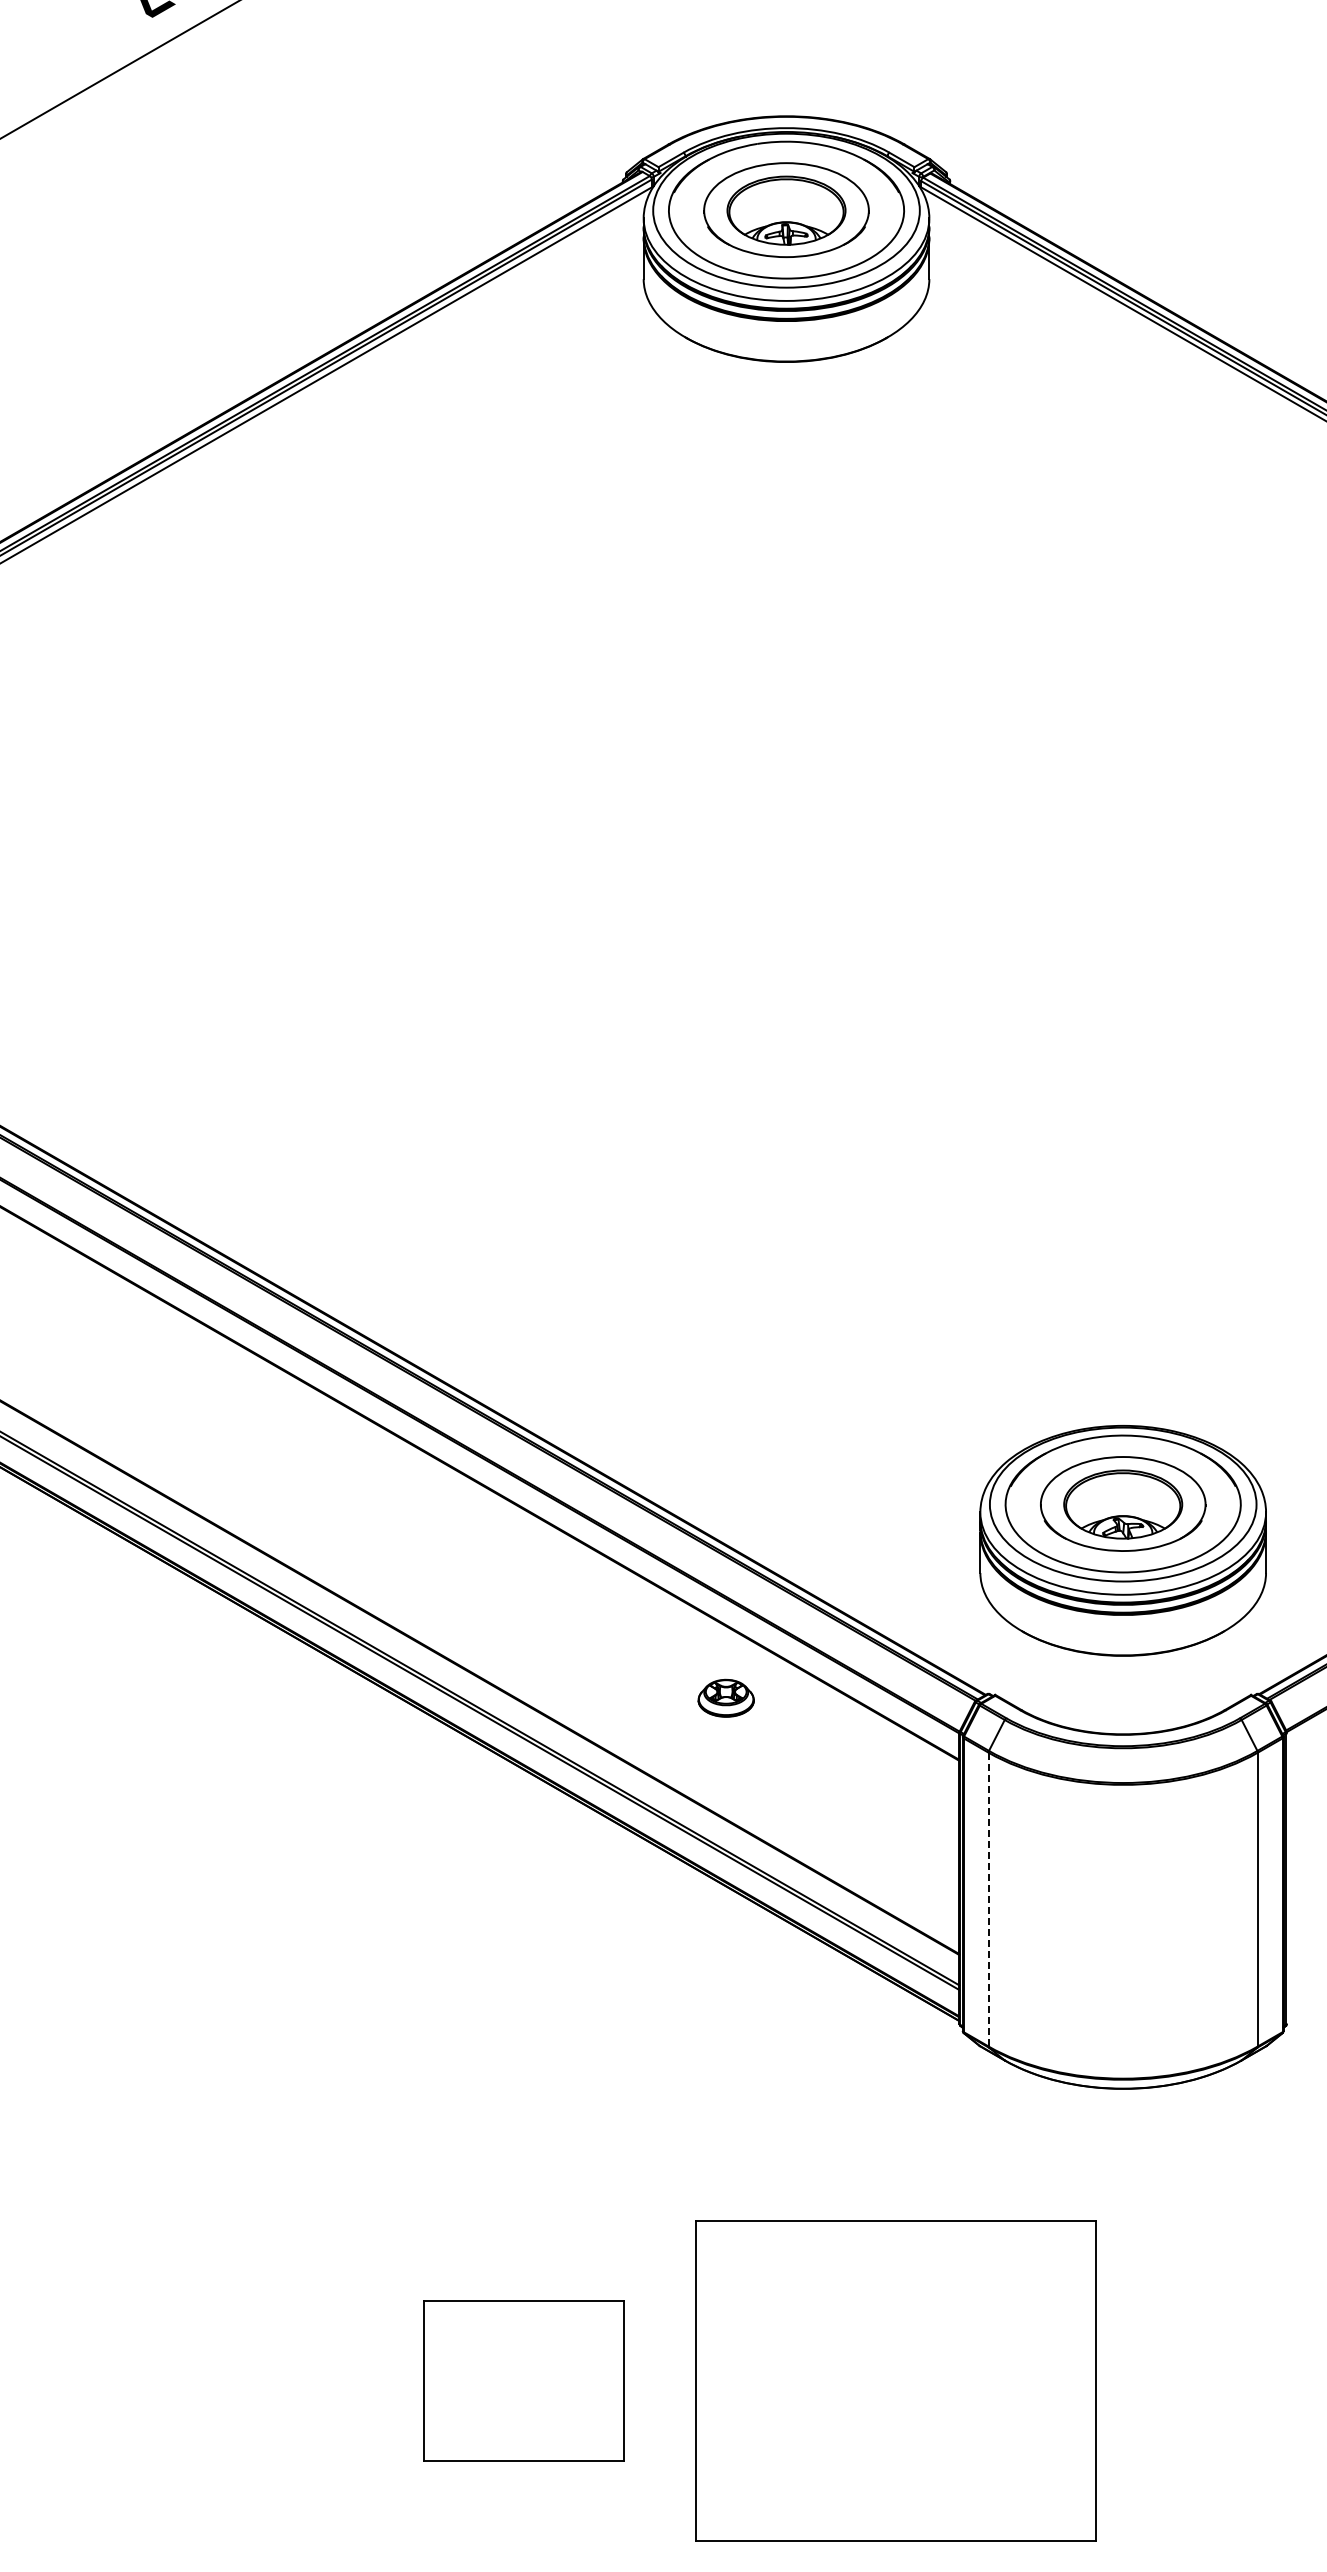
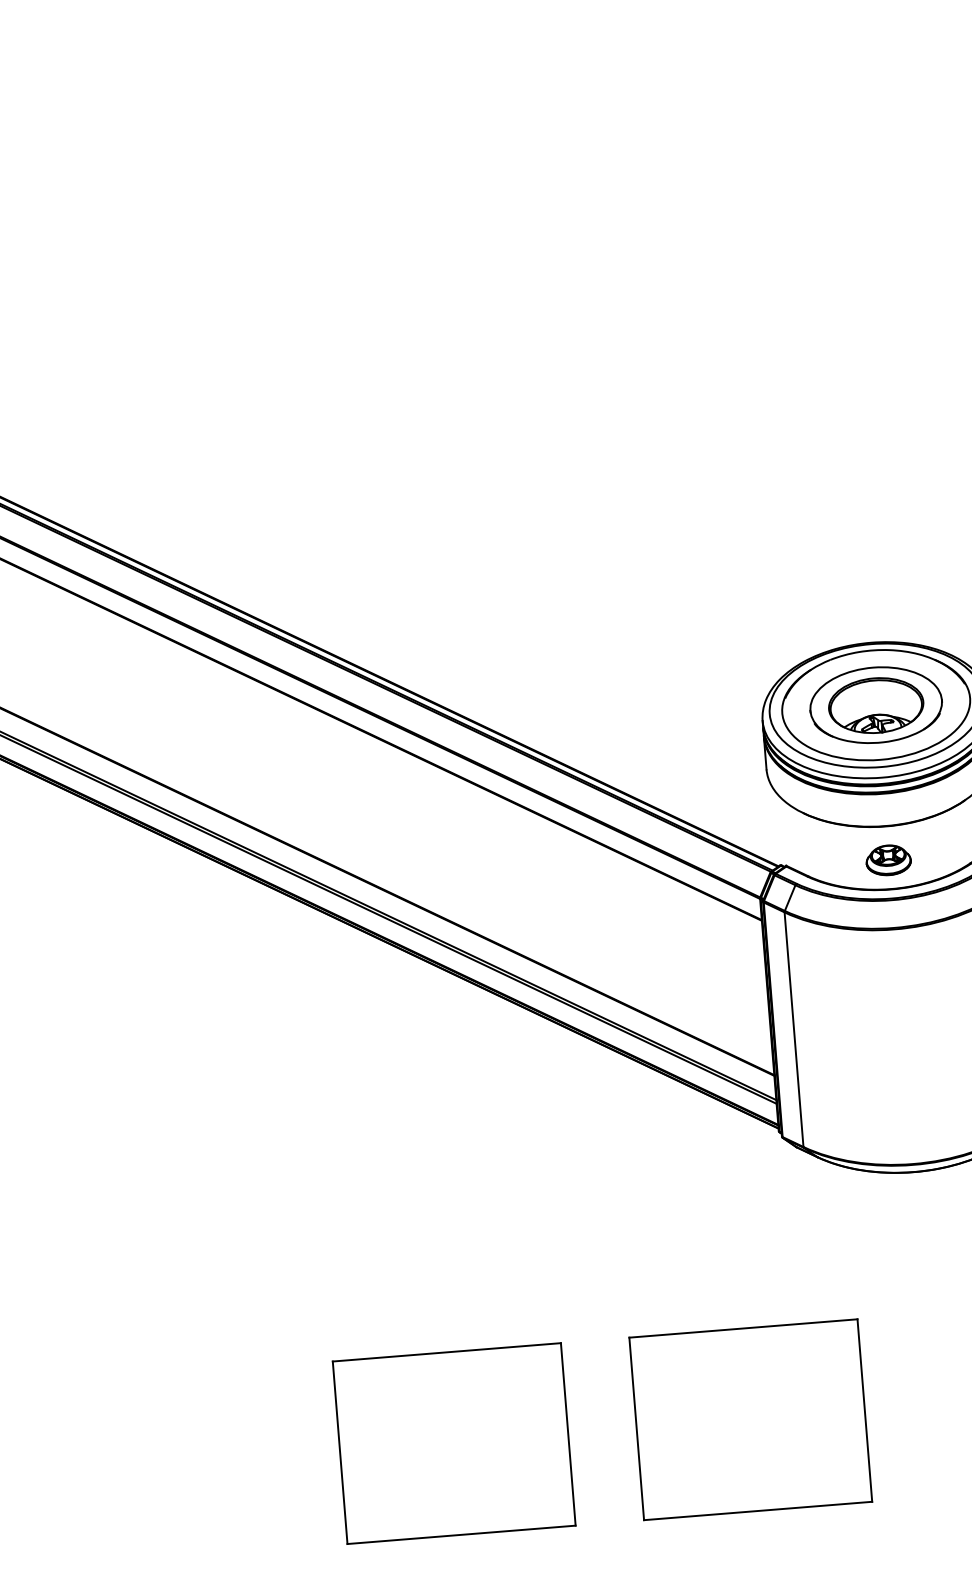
part: (725, 1697) -> (888, 859), moved
line: (988, 1899) -> (794, 1029), dashed -> solid
part: (523, 2380) -> (453, 1443), size x1.43
part: (895, 2380) -> (750, 1419), size x0.71

